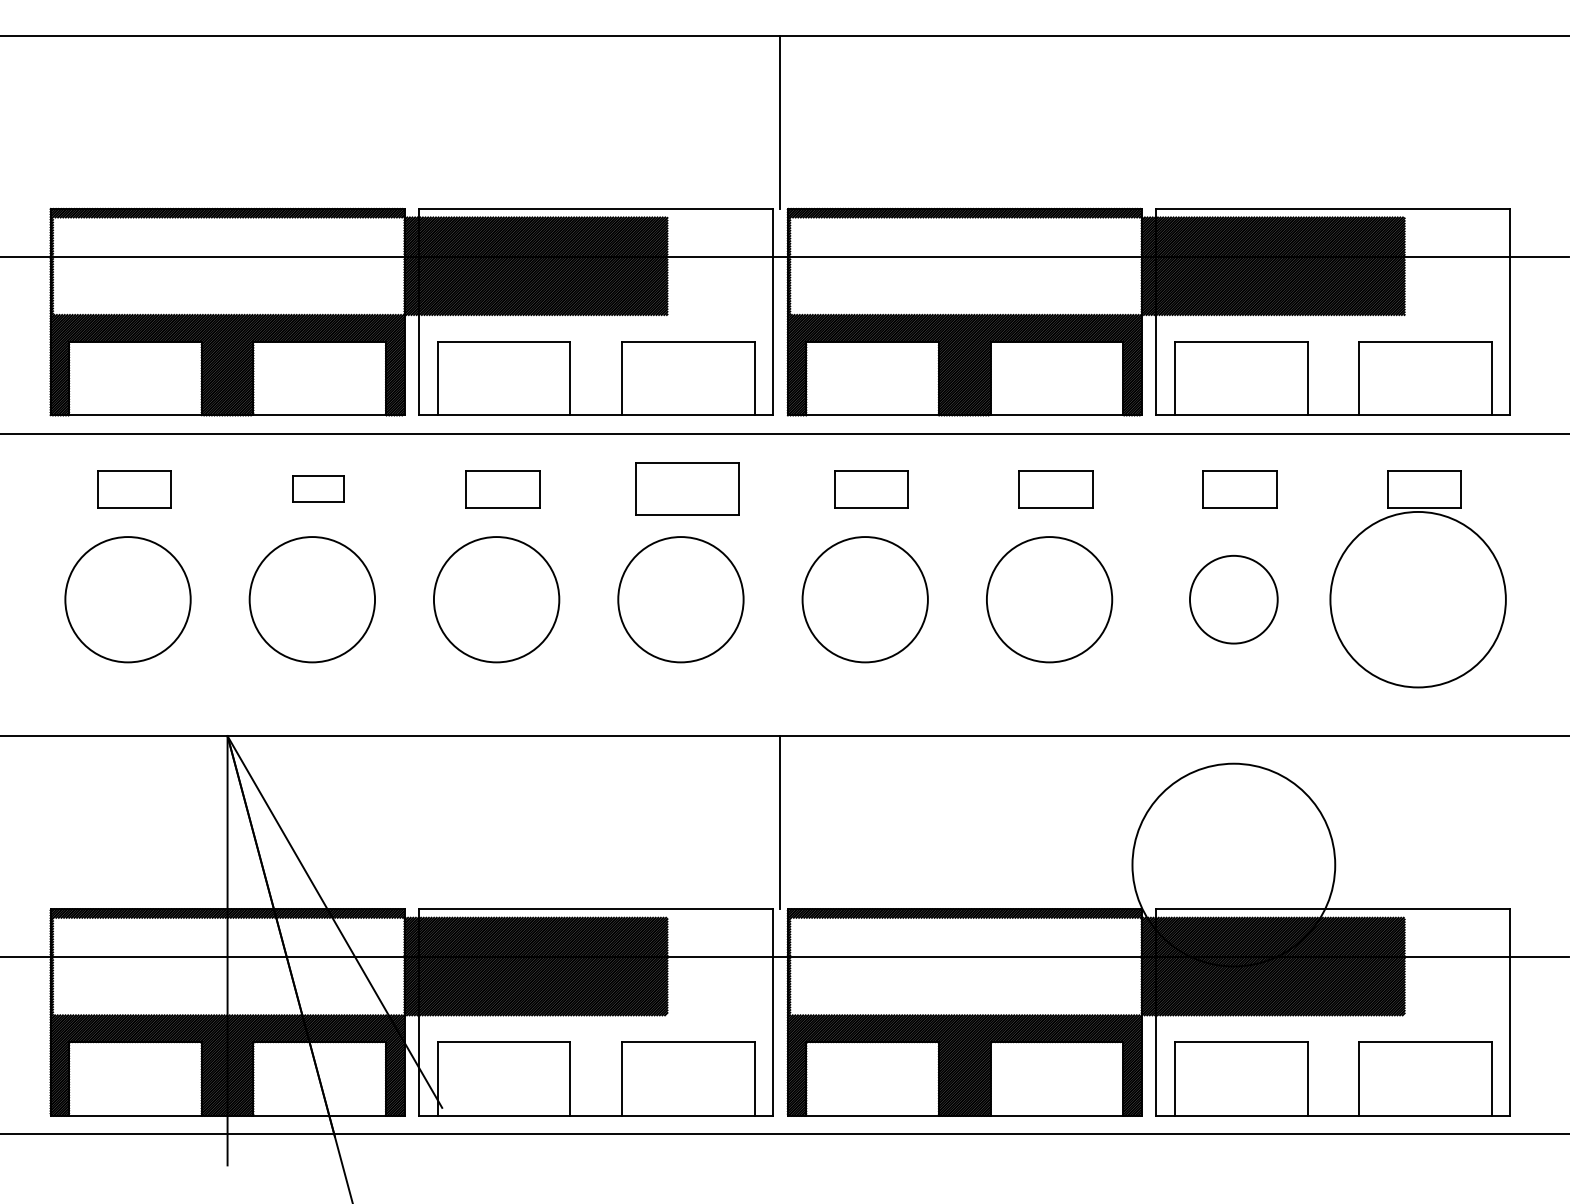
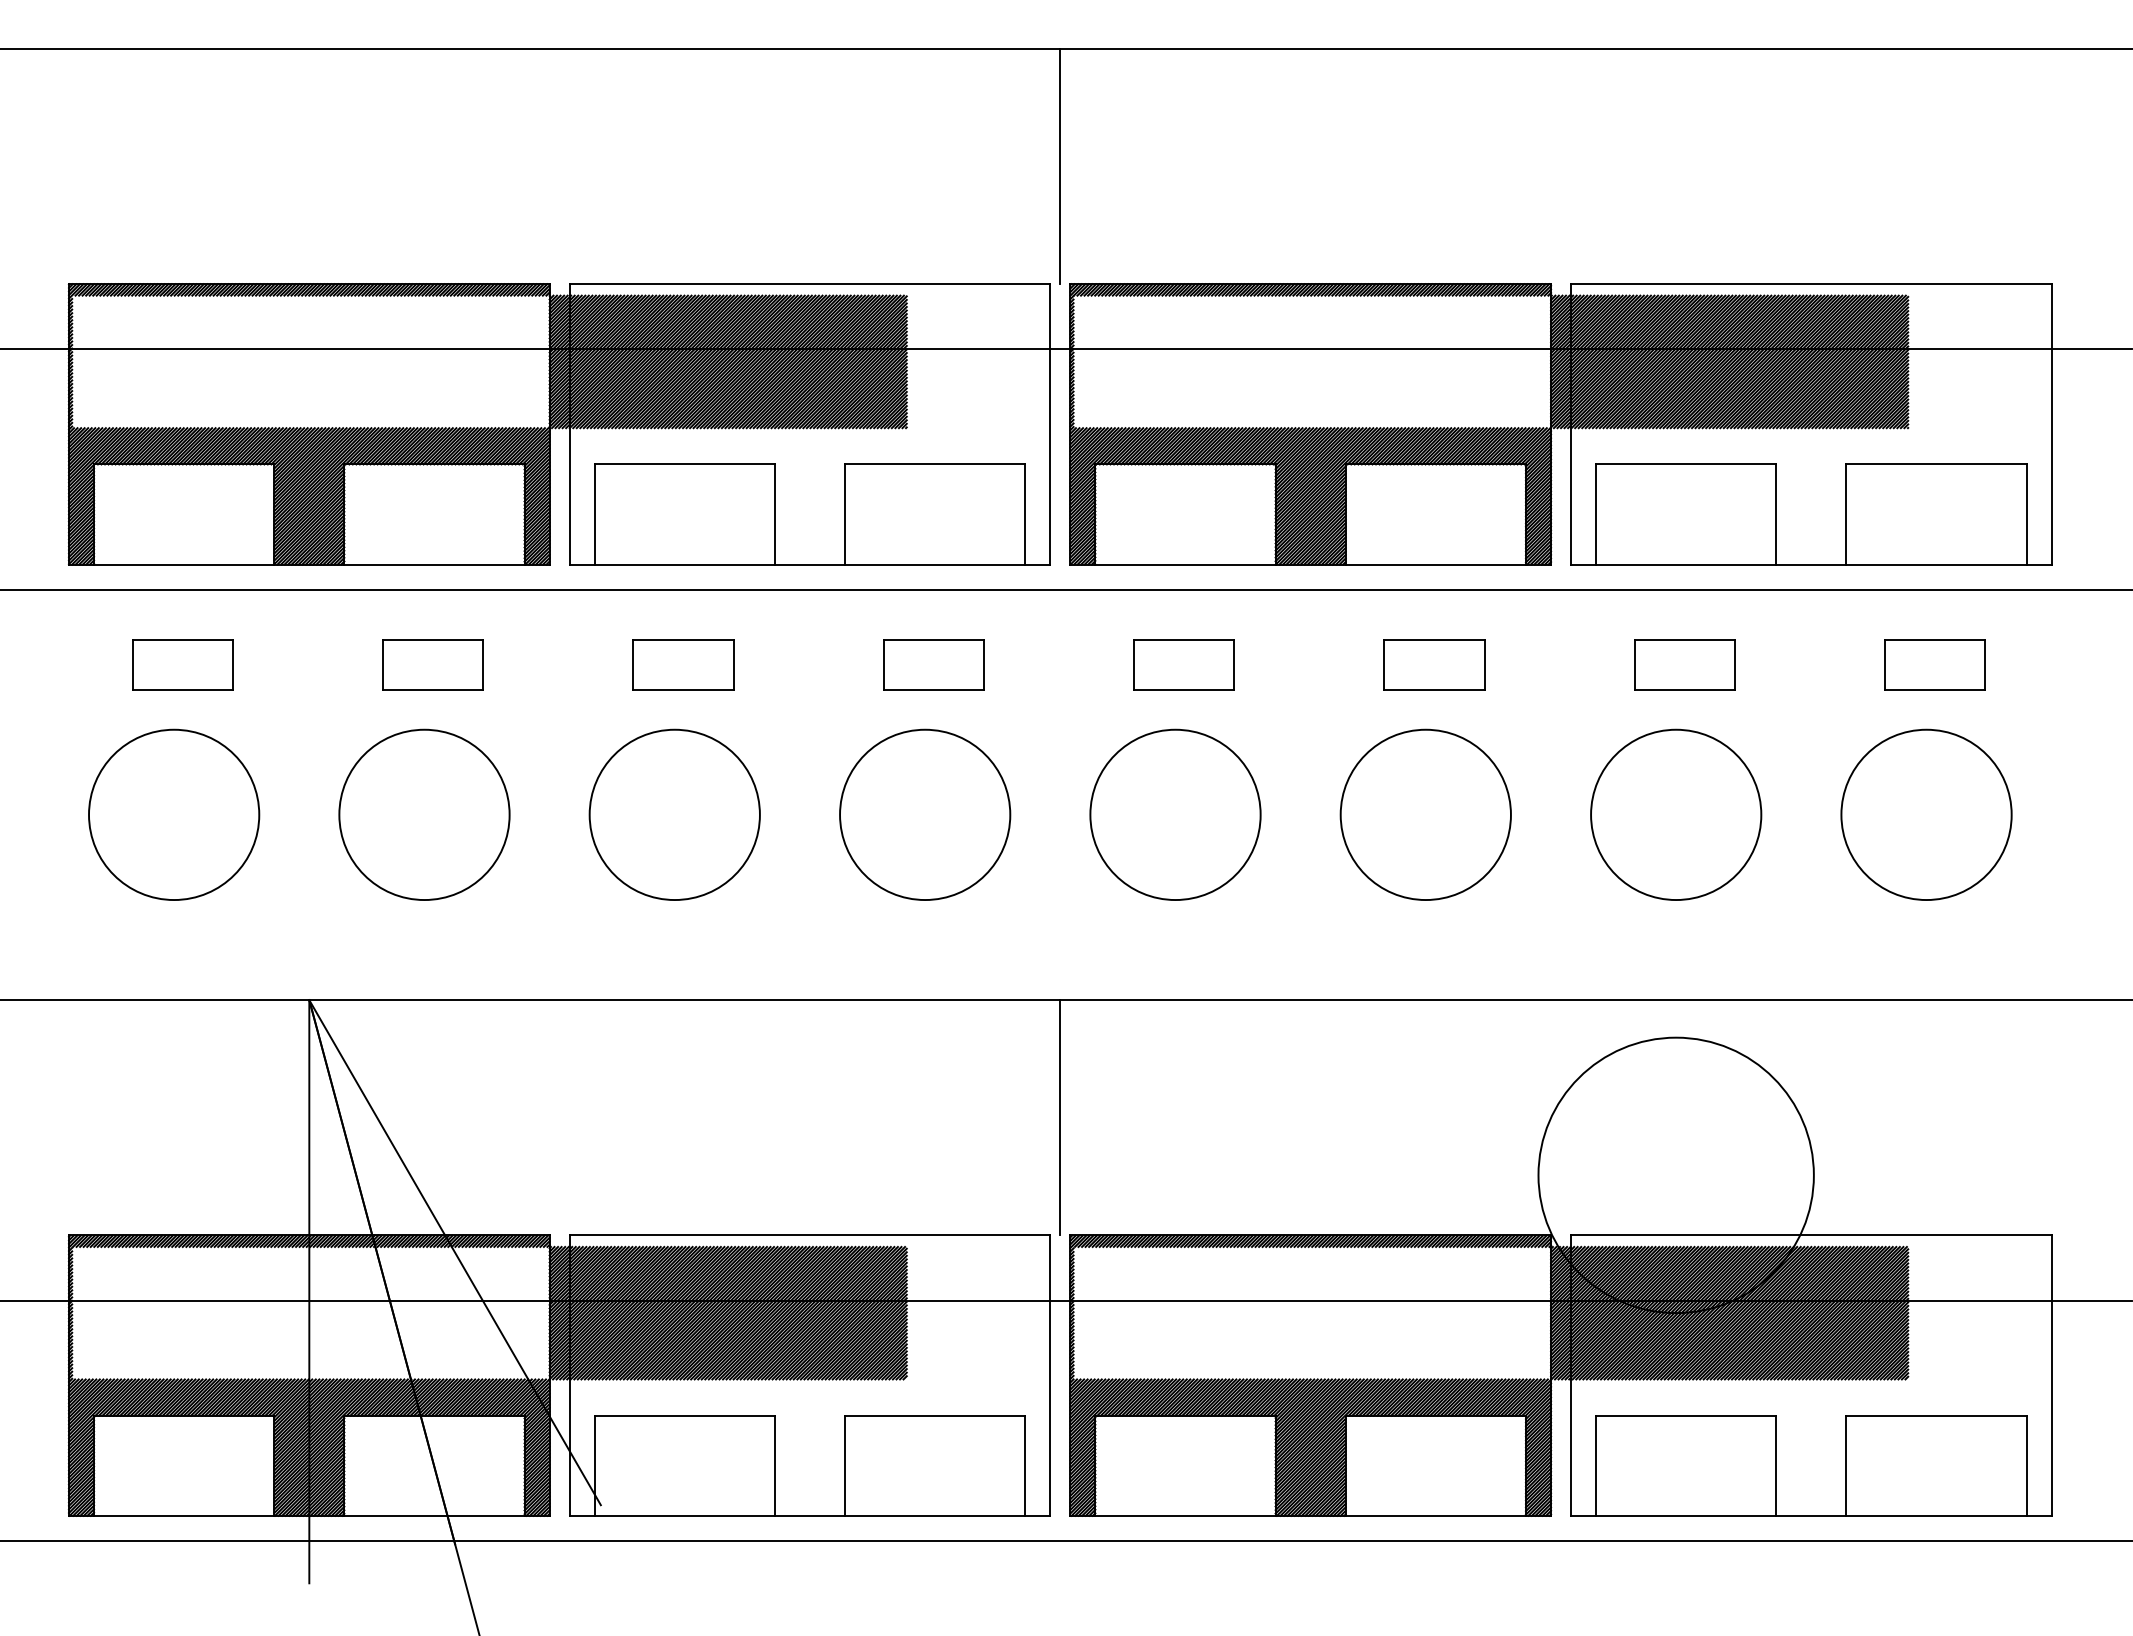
part: (318, 488) -> (432, 664), size x1.43
part: (687, 488) -> (933, 664), size x0.71
circle: (1234, 599) -> (1676, 814), size x1.43
circle: (1418, 599) -> (1926, 814), size x0.71

